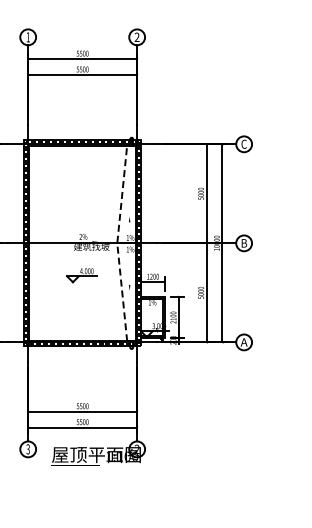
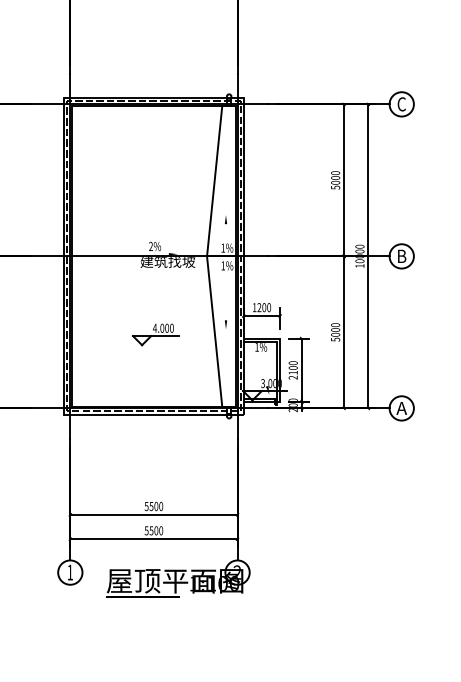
line: (117, 243) -> (207, 256), dashed -> solid
part: (81, 275) -> (155, 334), moved
text: (27, 449) -> (69, 572), 3 -> 1

